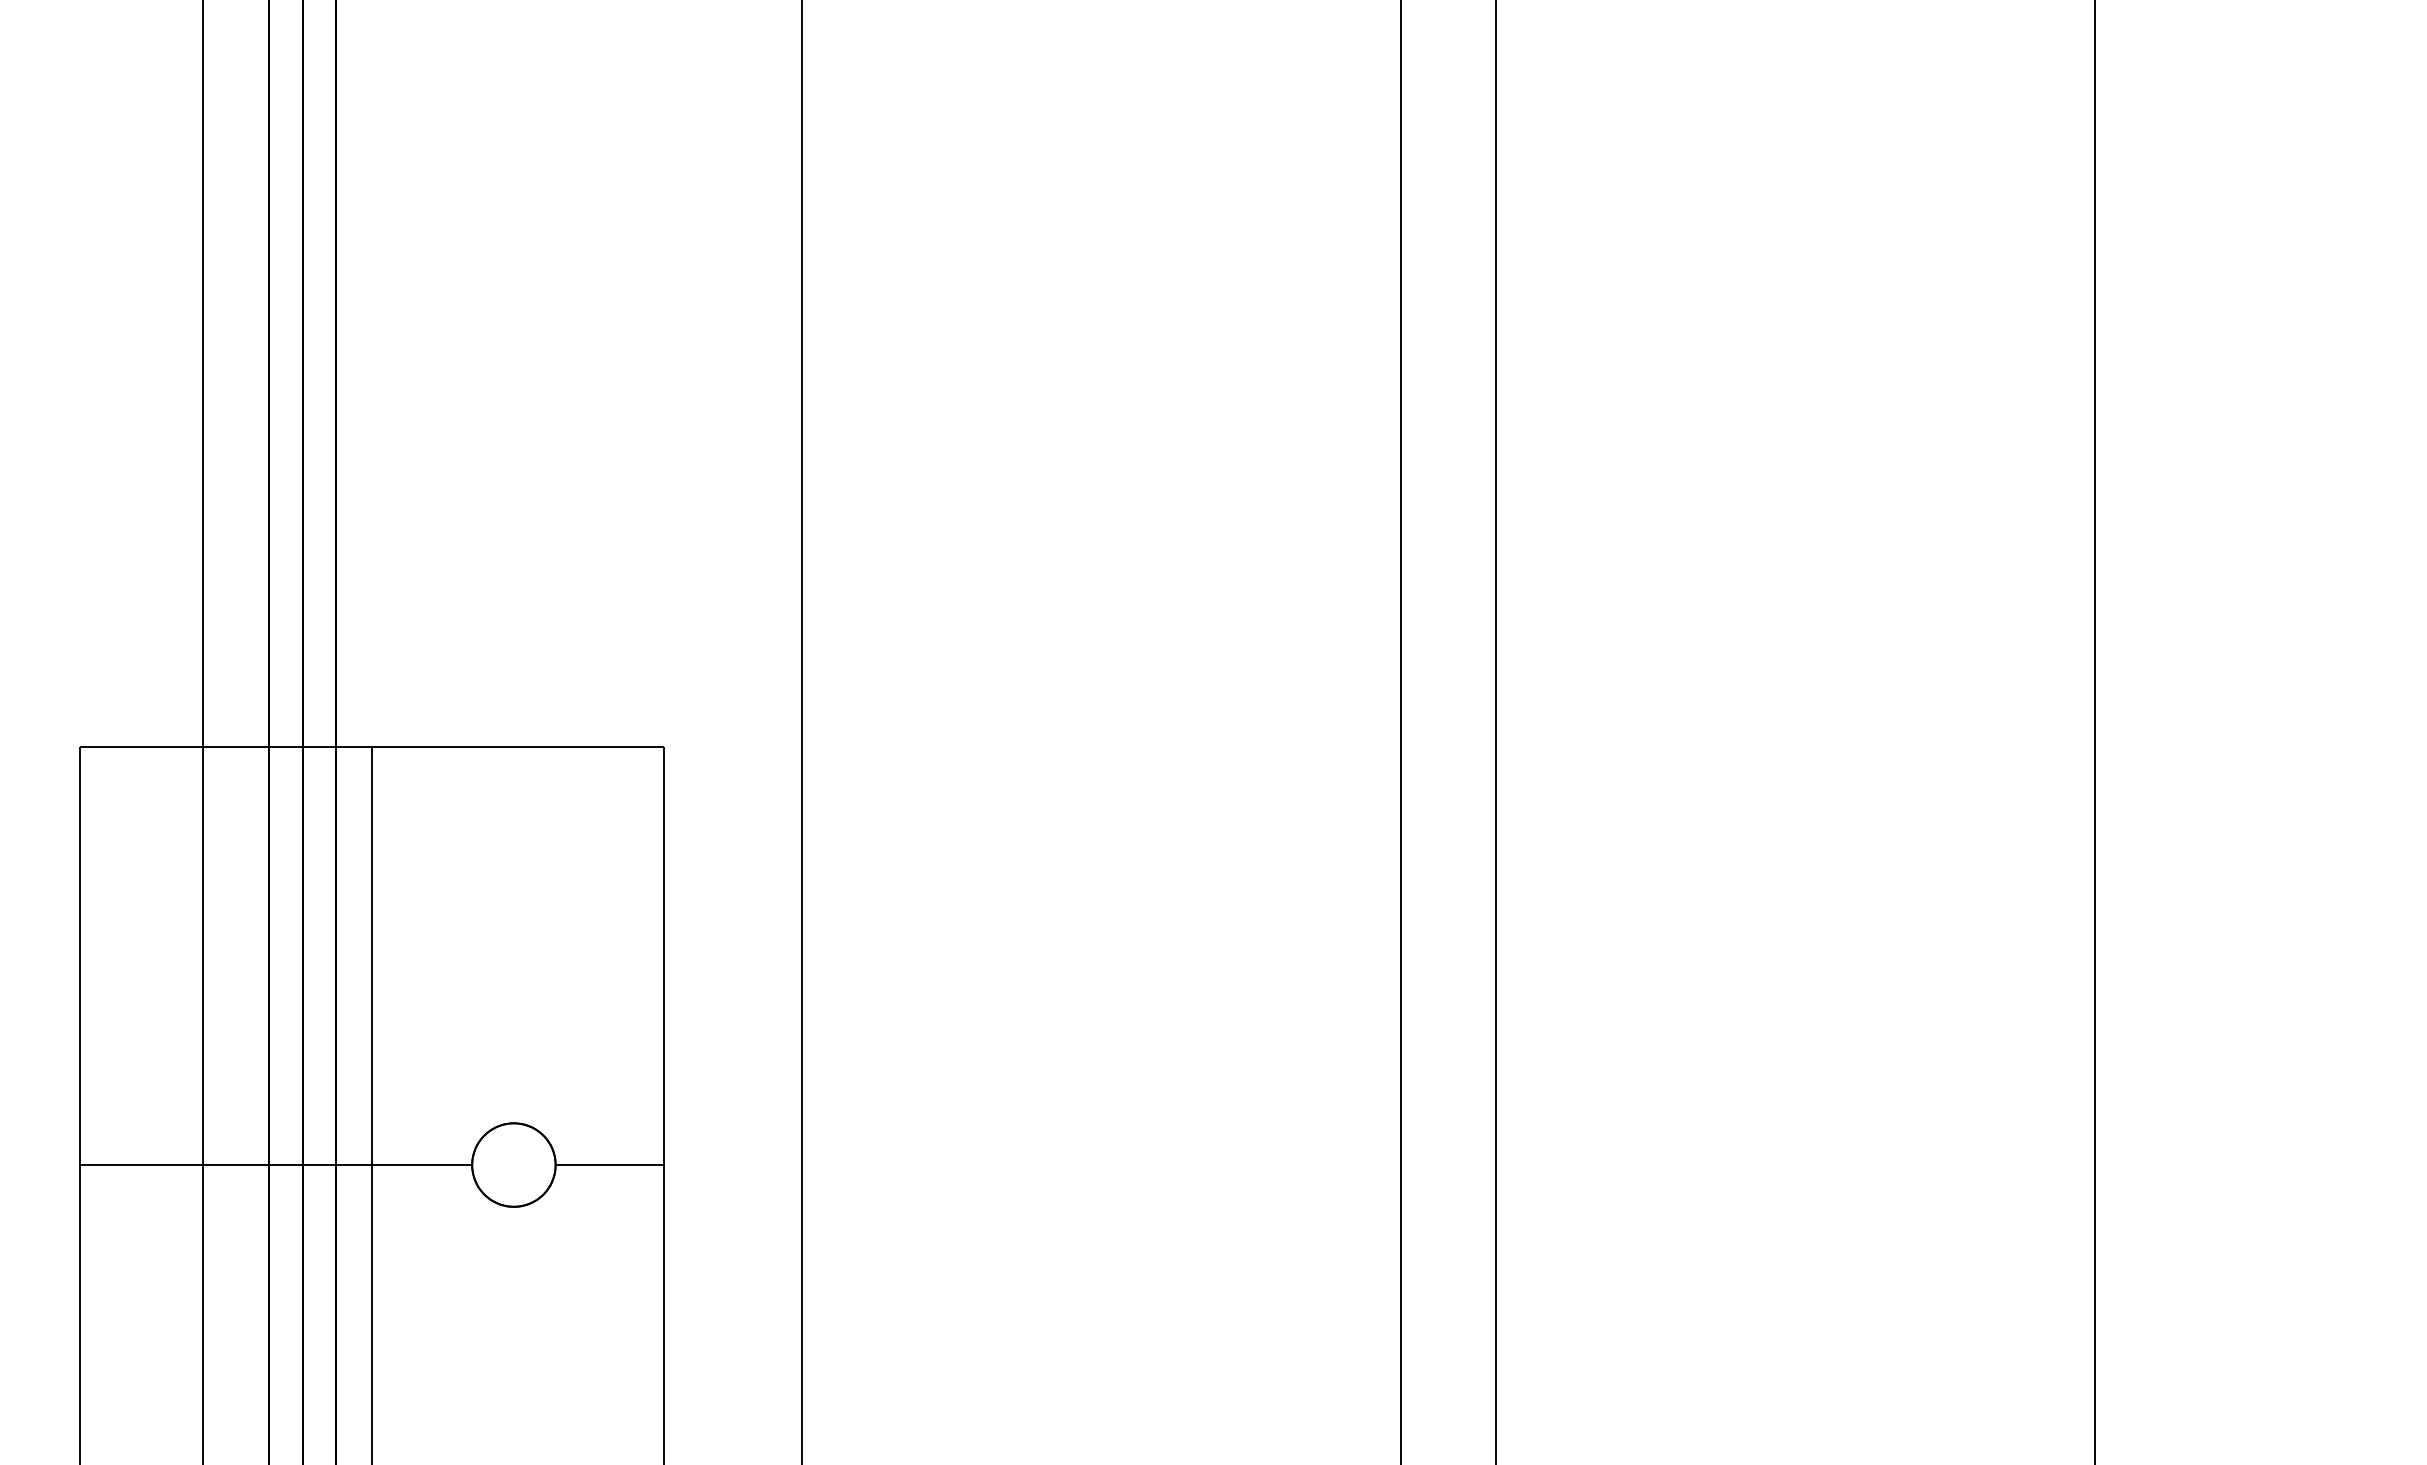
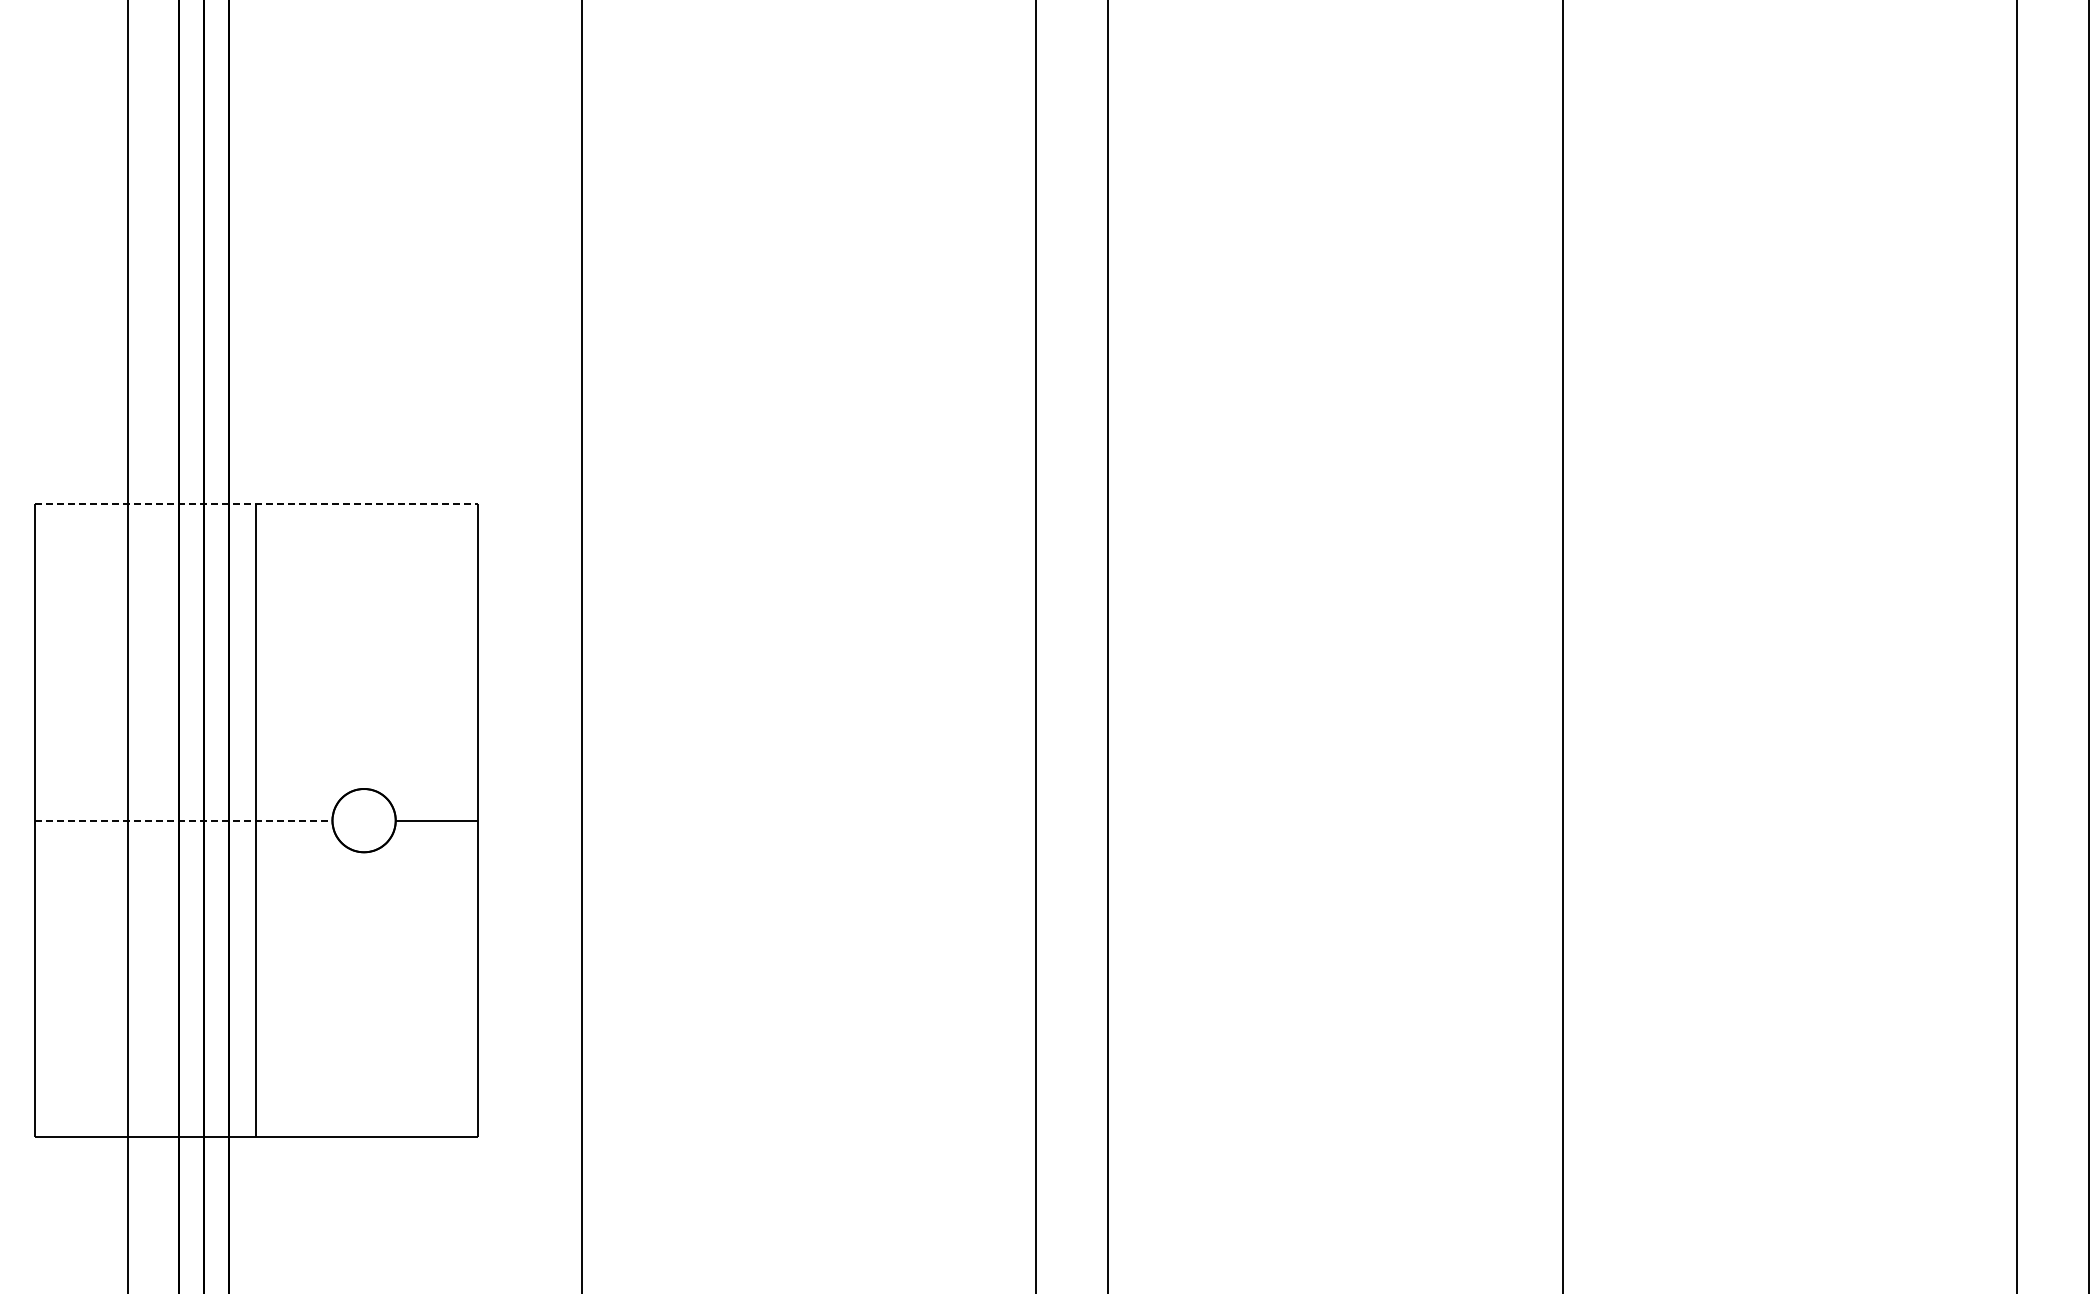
line: (371, 748) -> (256, 504), solid -> dashed
line: (275, 1164) -> (183, 820), solid -> dashed

